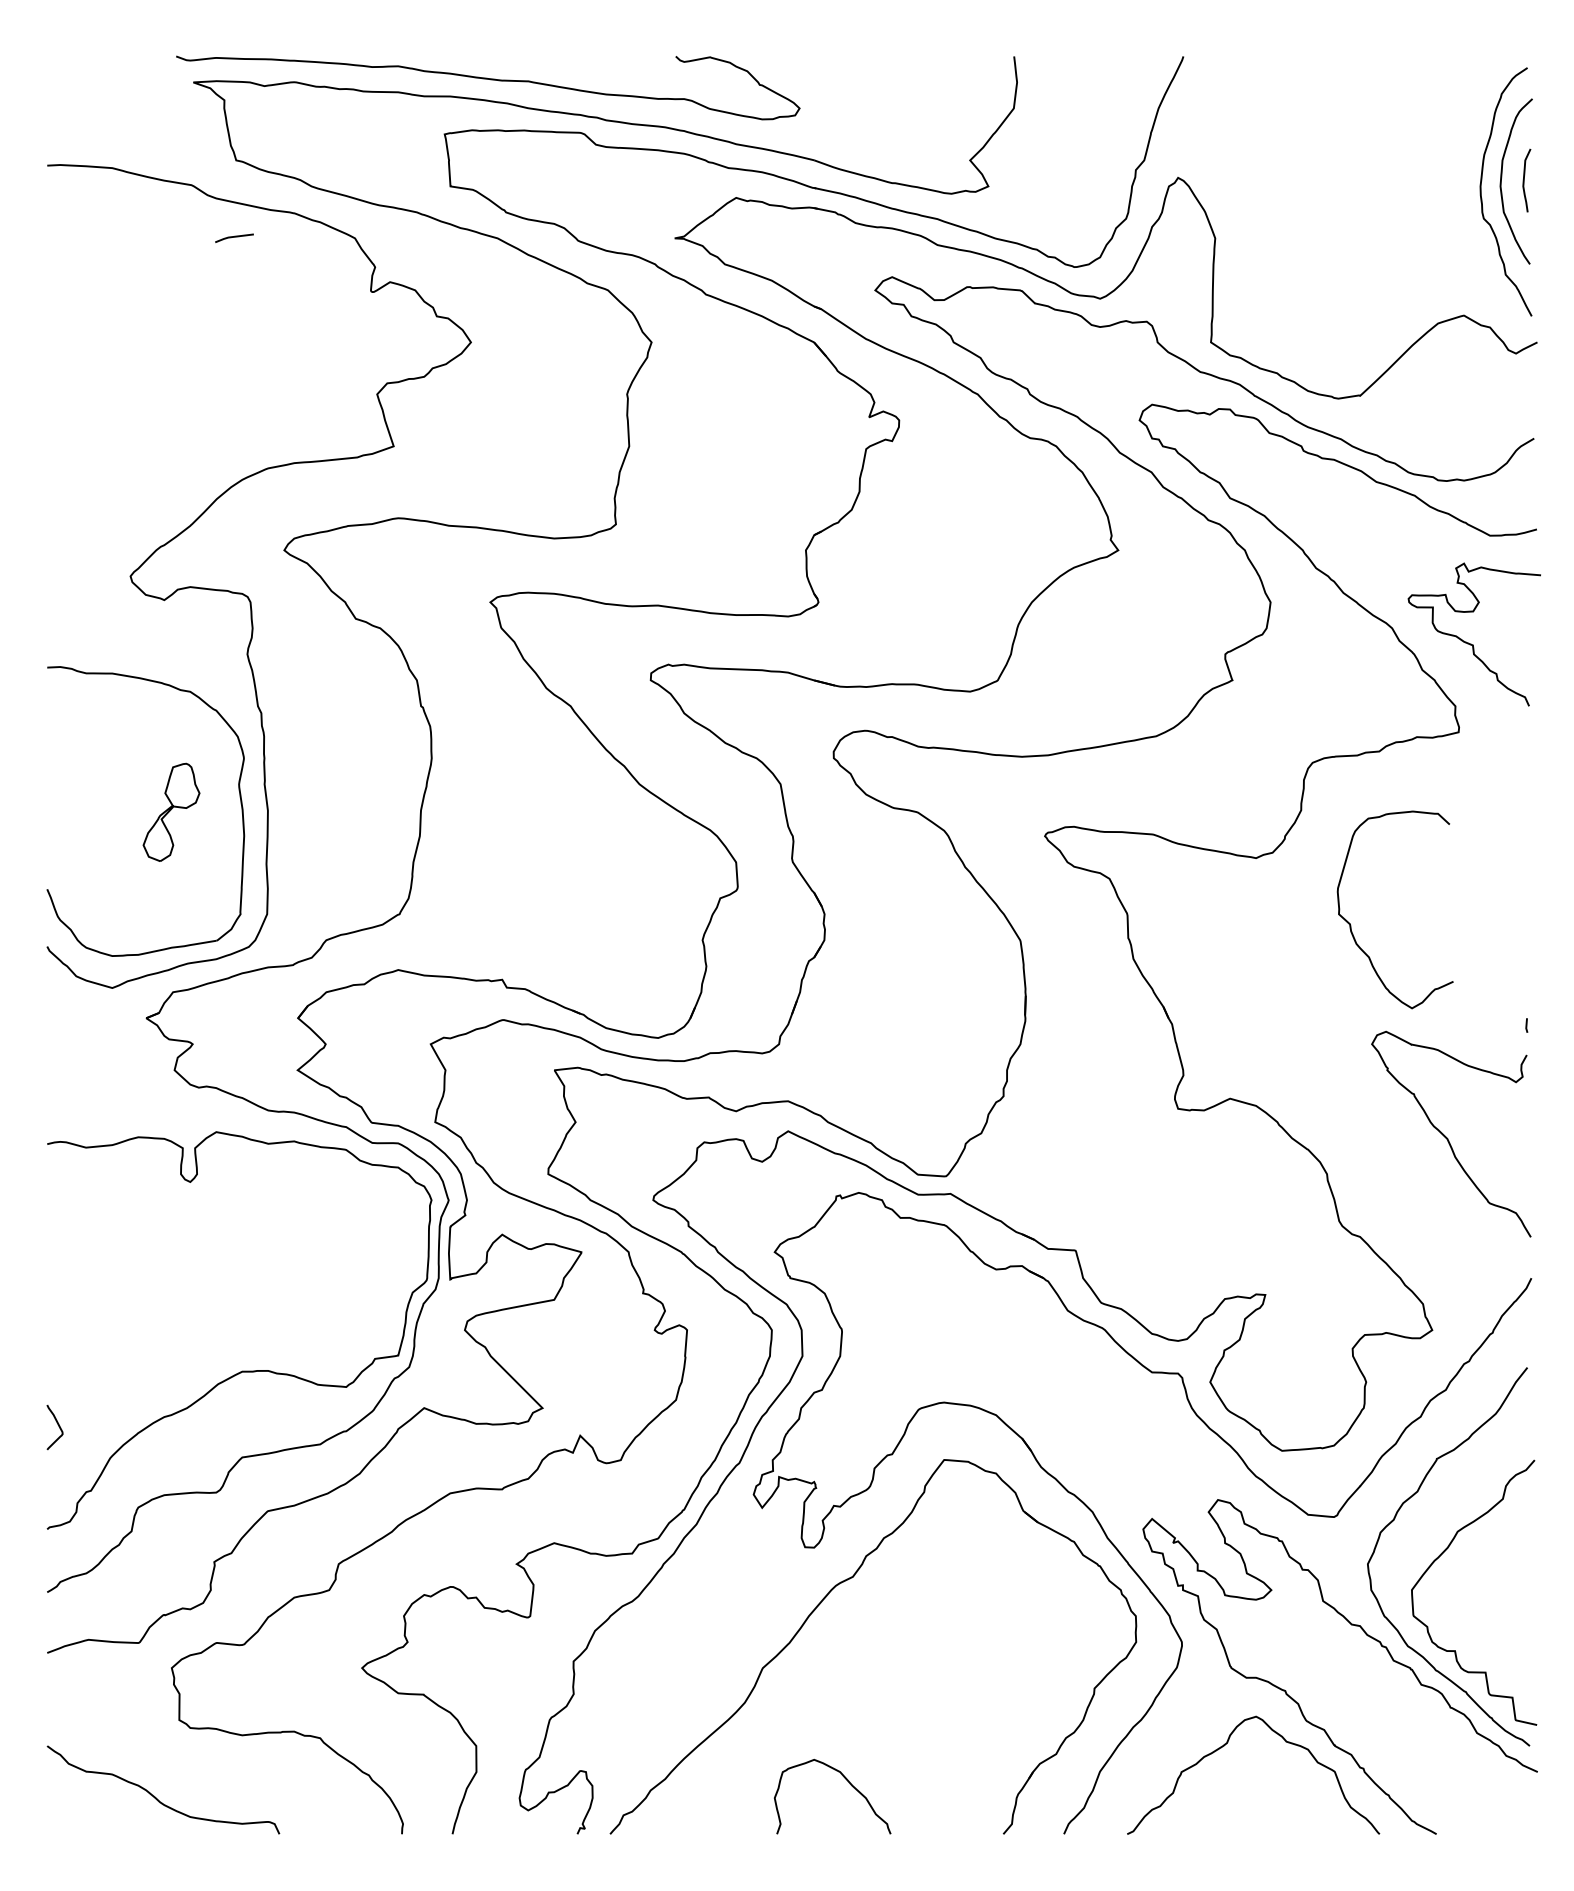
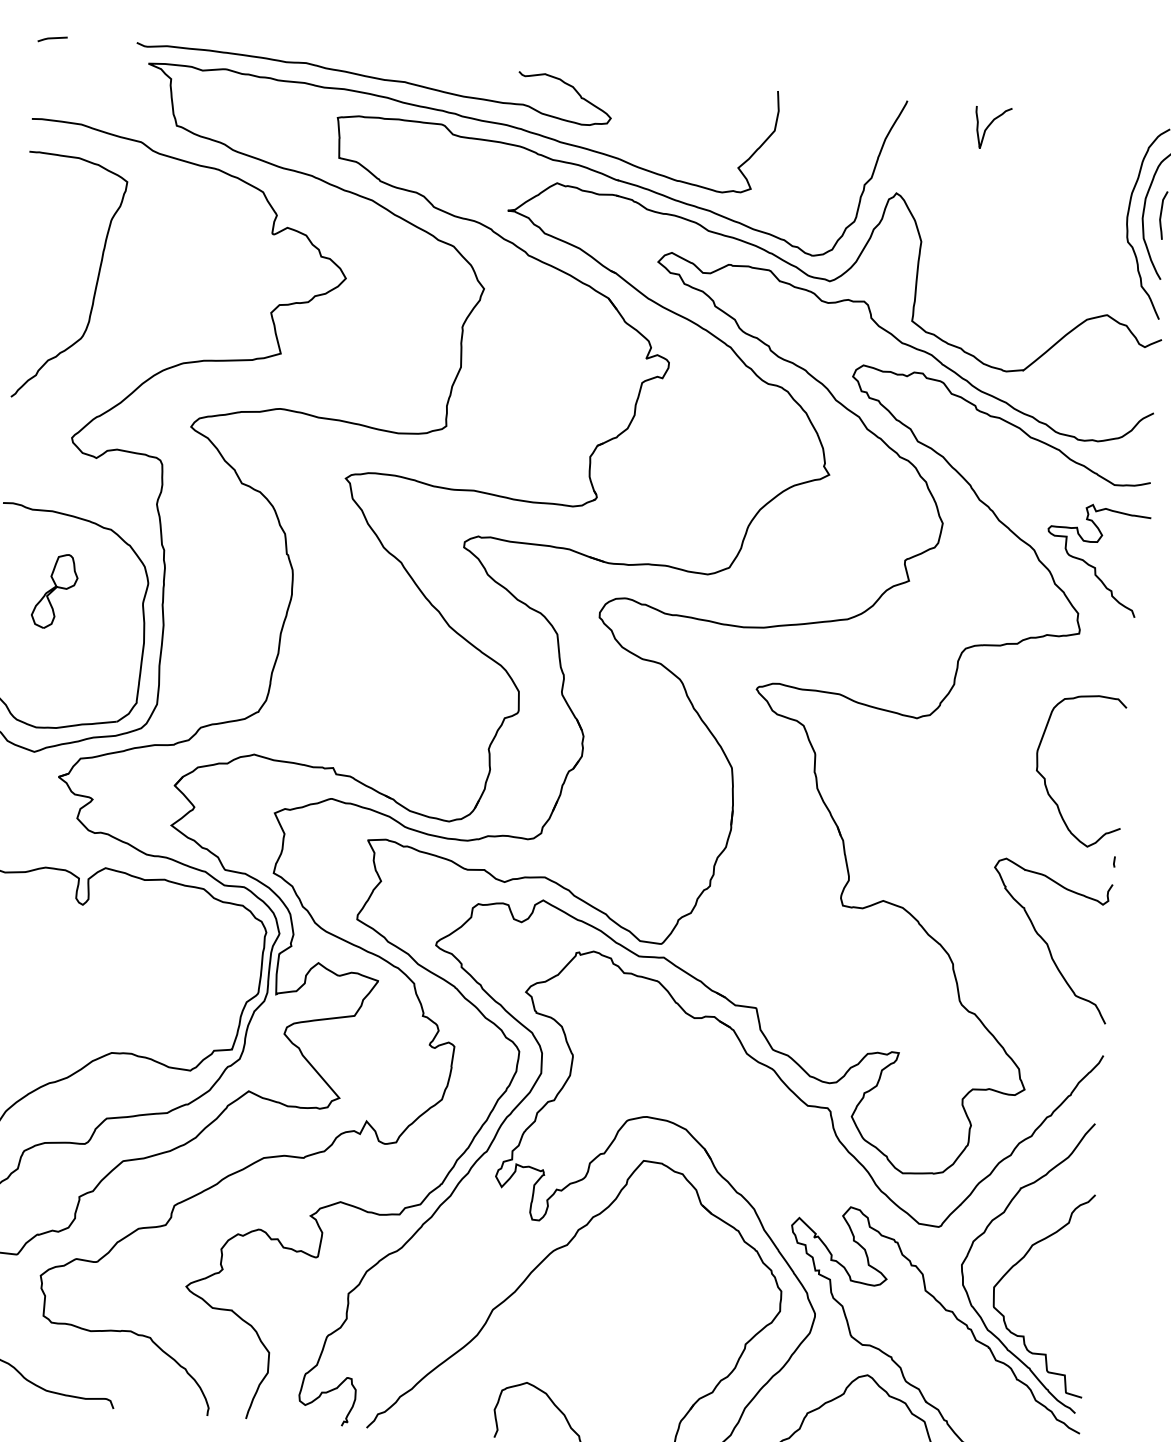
curve: (1293, 80) -> (990, 125), added
line: (234, 237) -> (52, 38), moved
curve: (146, 374) -> (95, 284), added
part: (171, 811) -> (55, 590), moved
curve: (1351, 925) -> (1045, 779), moved

